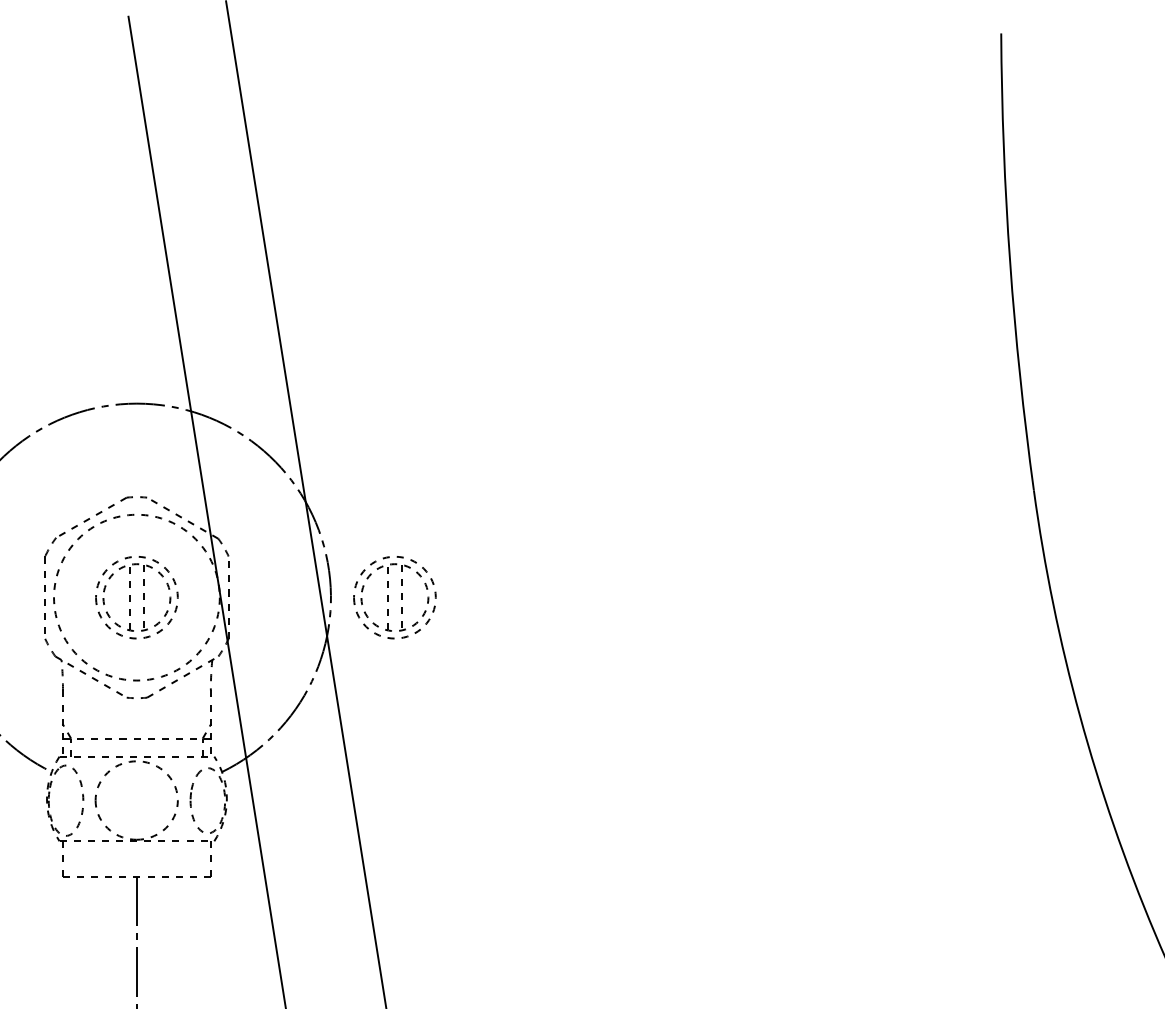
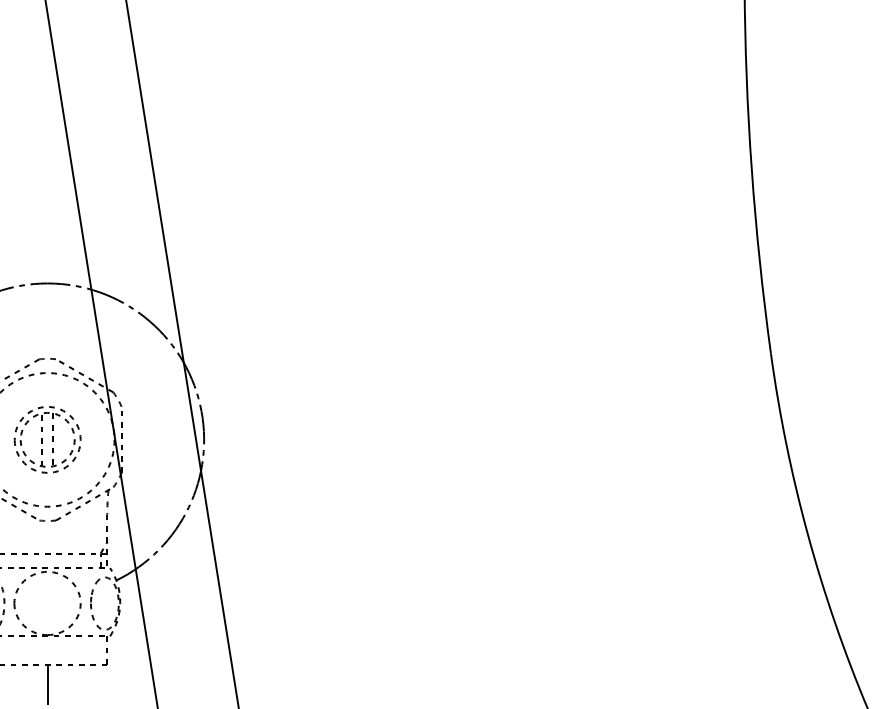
part: (394, 597) -> (255, 439), removed

